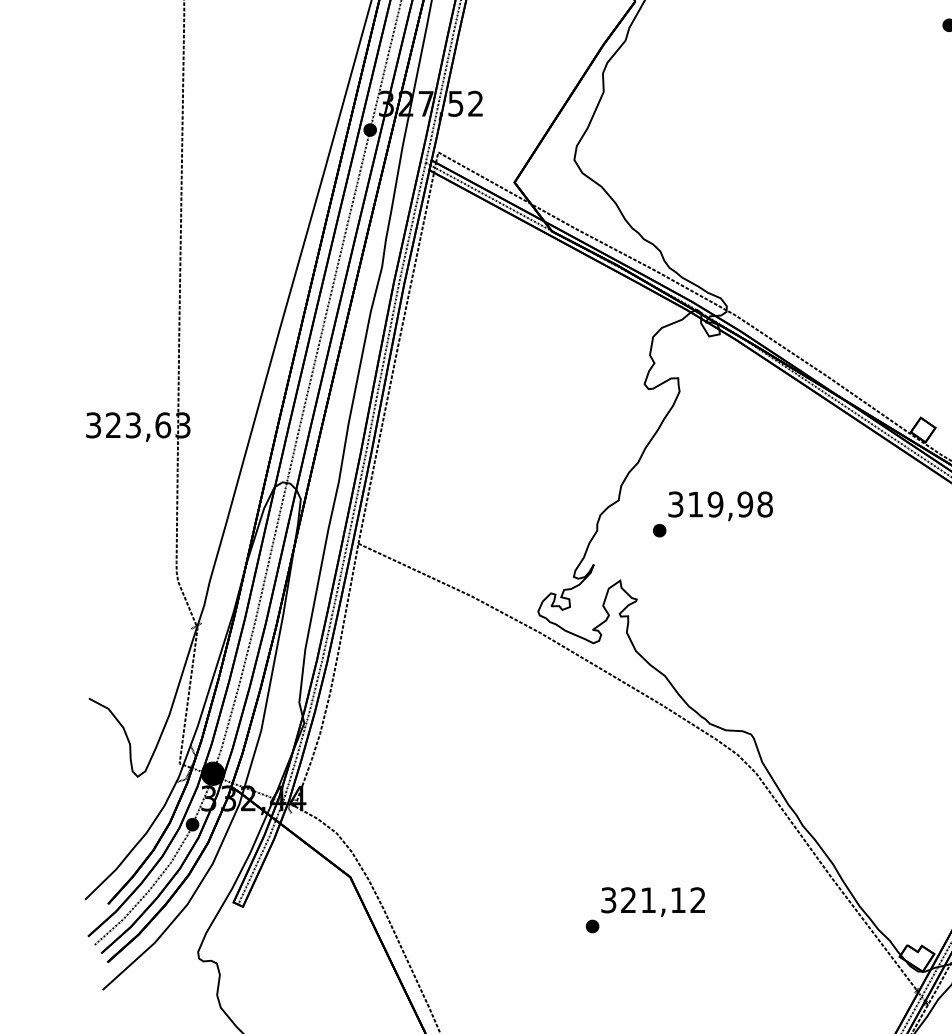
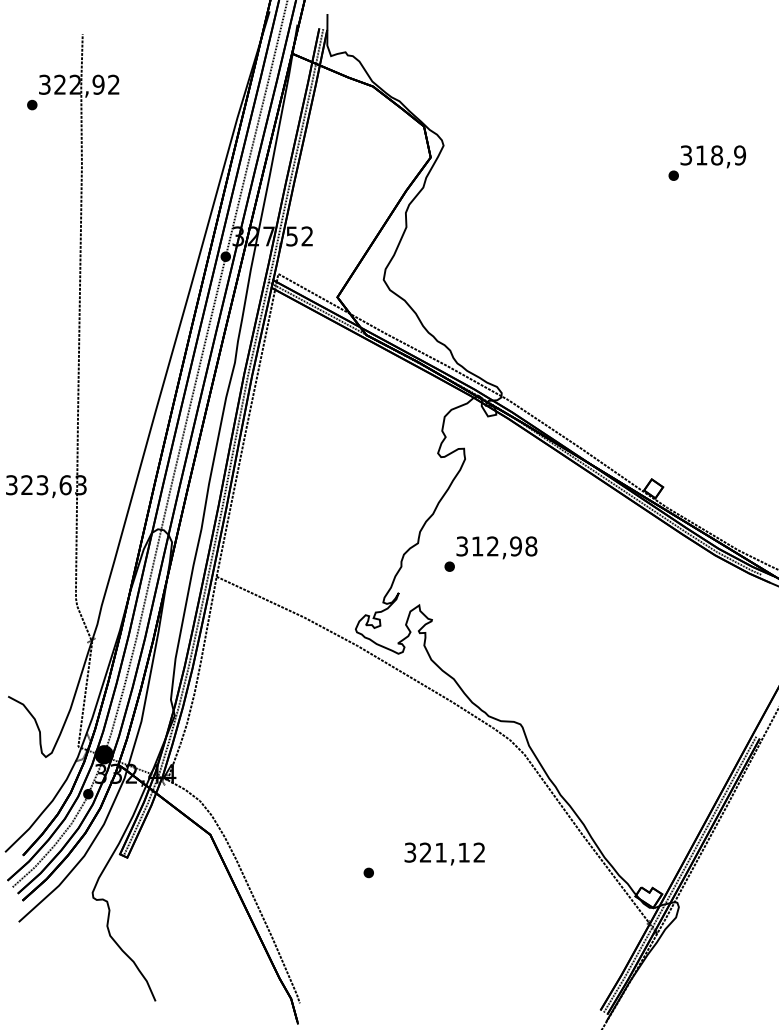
text: (714, 504) -> (492, 546), 319,98 -> 312,98
part: (592, 925) -> (368, 872), moved

